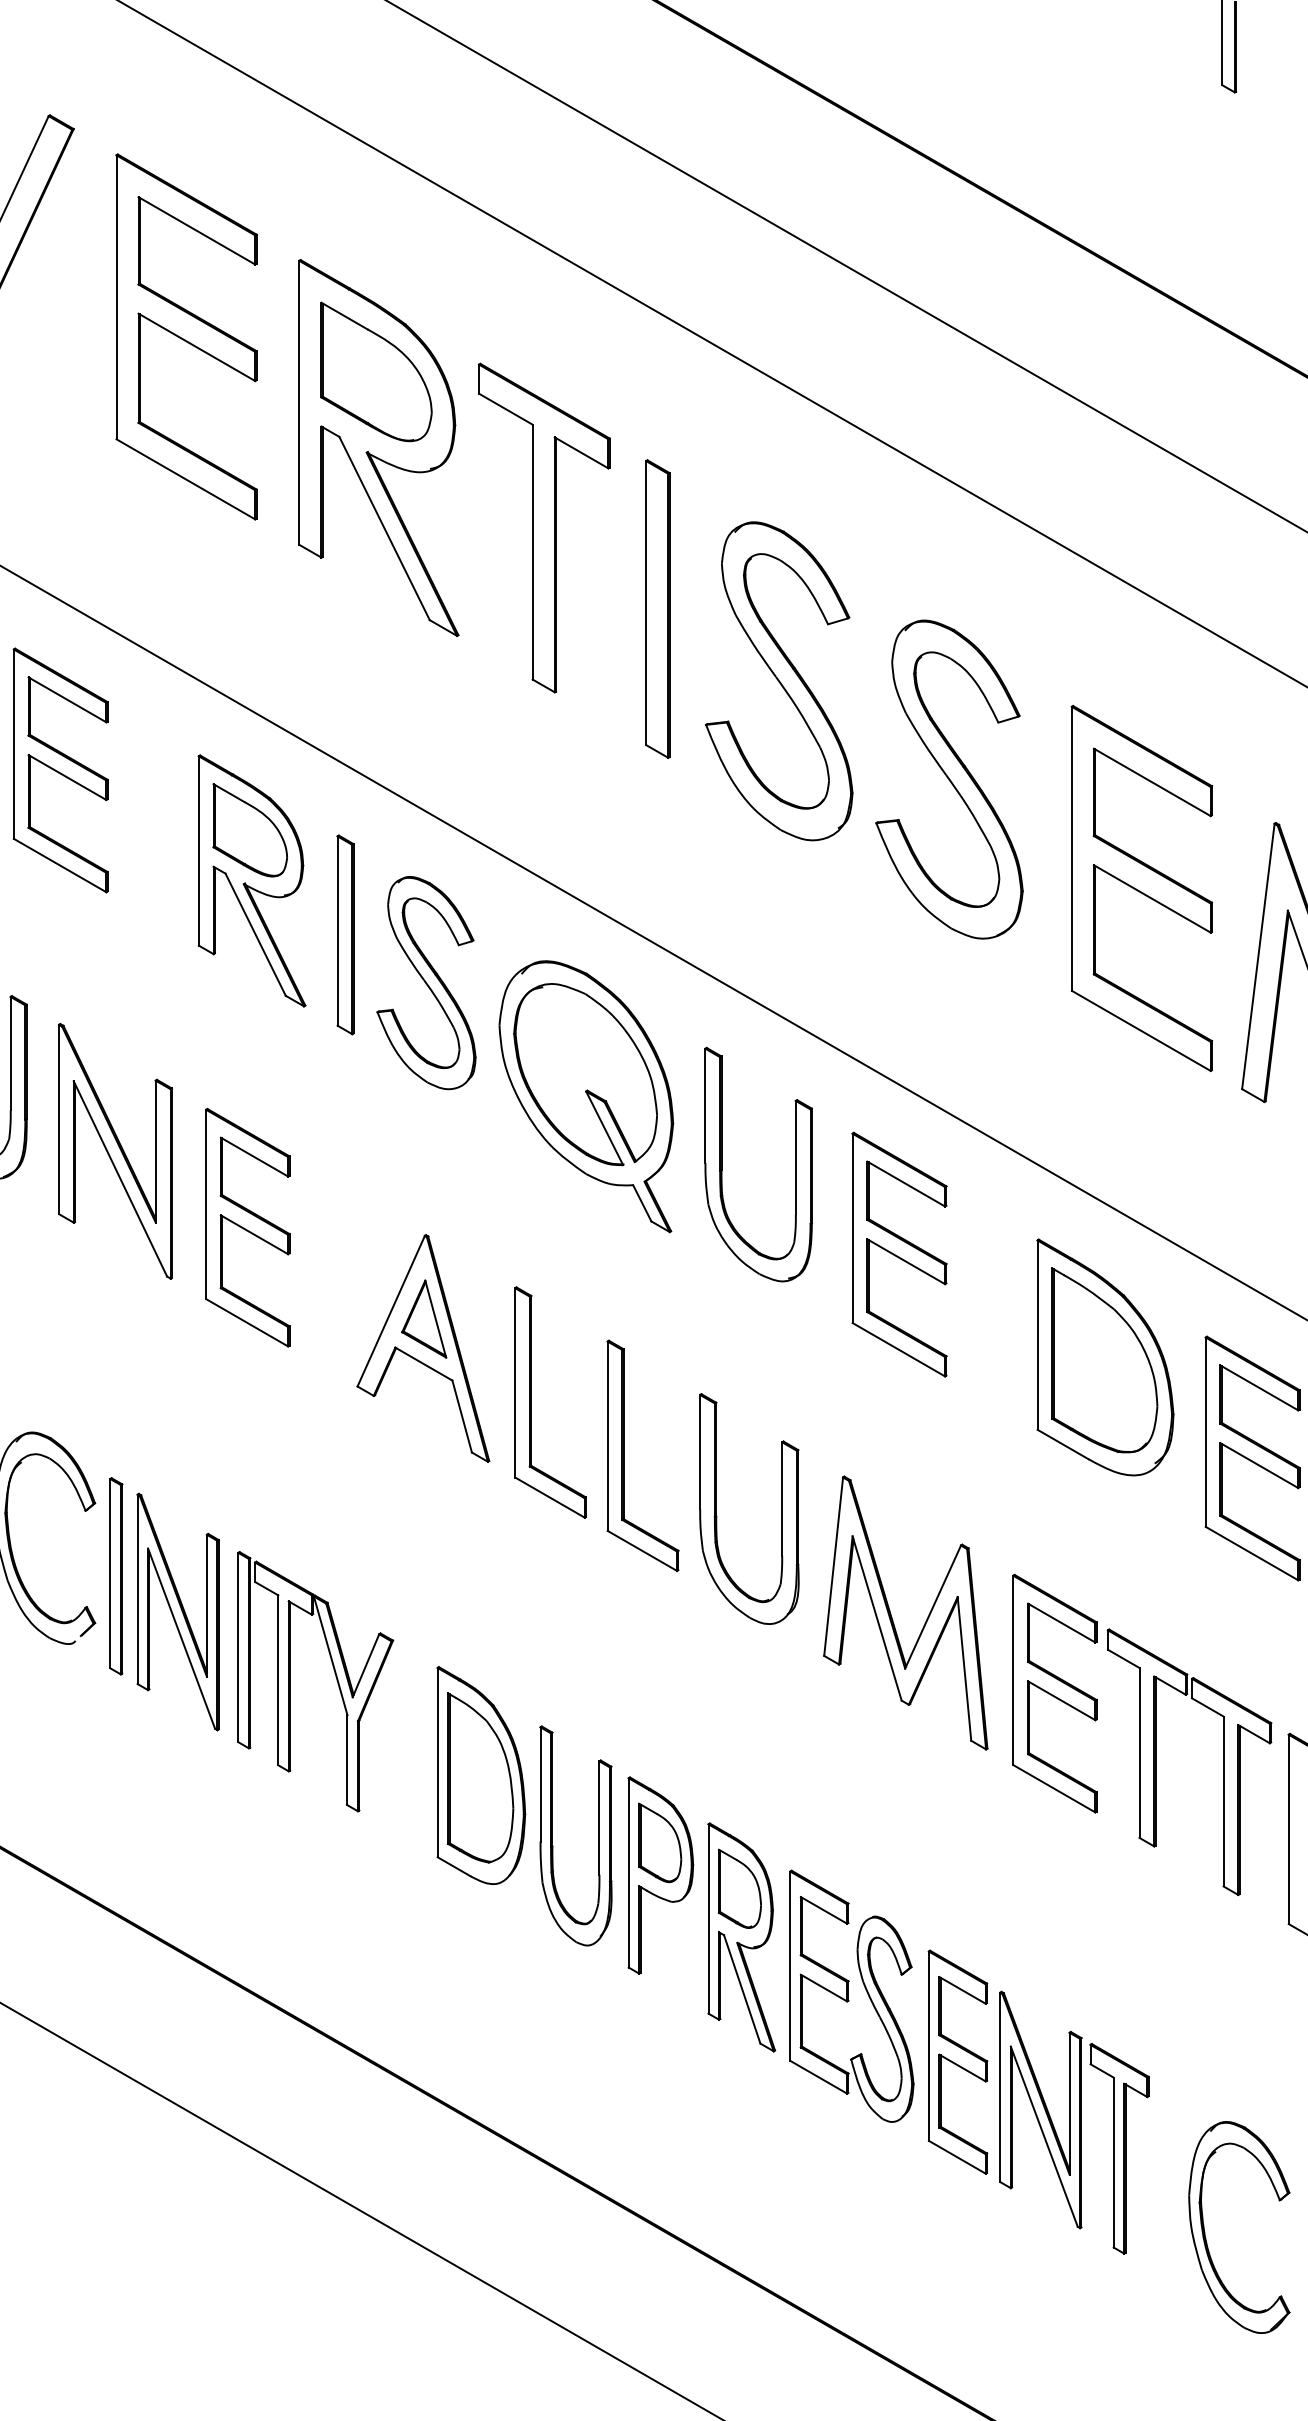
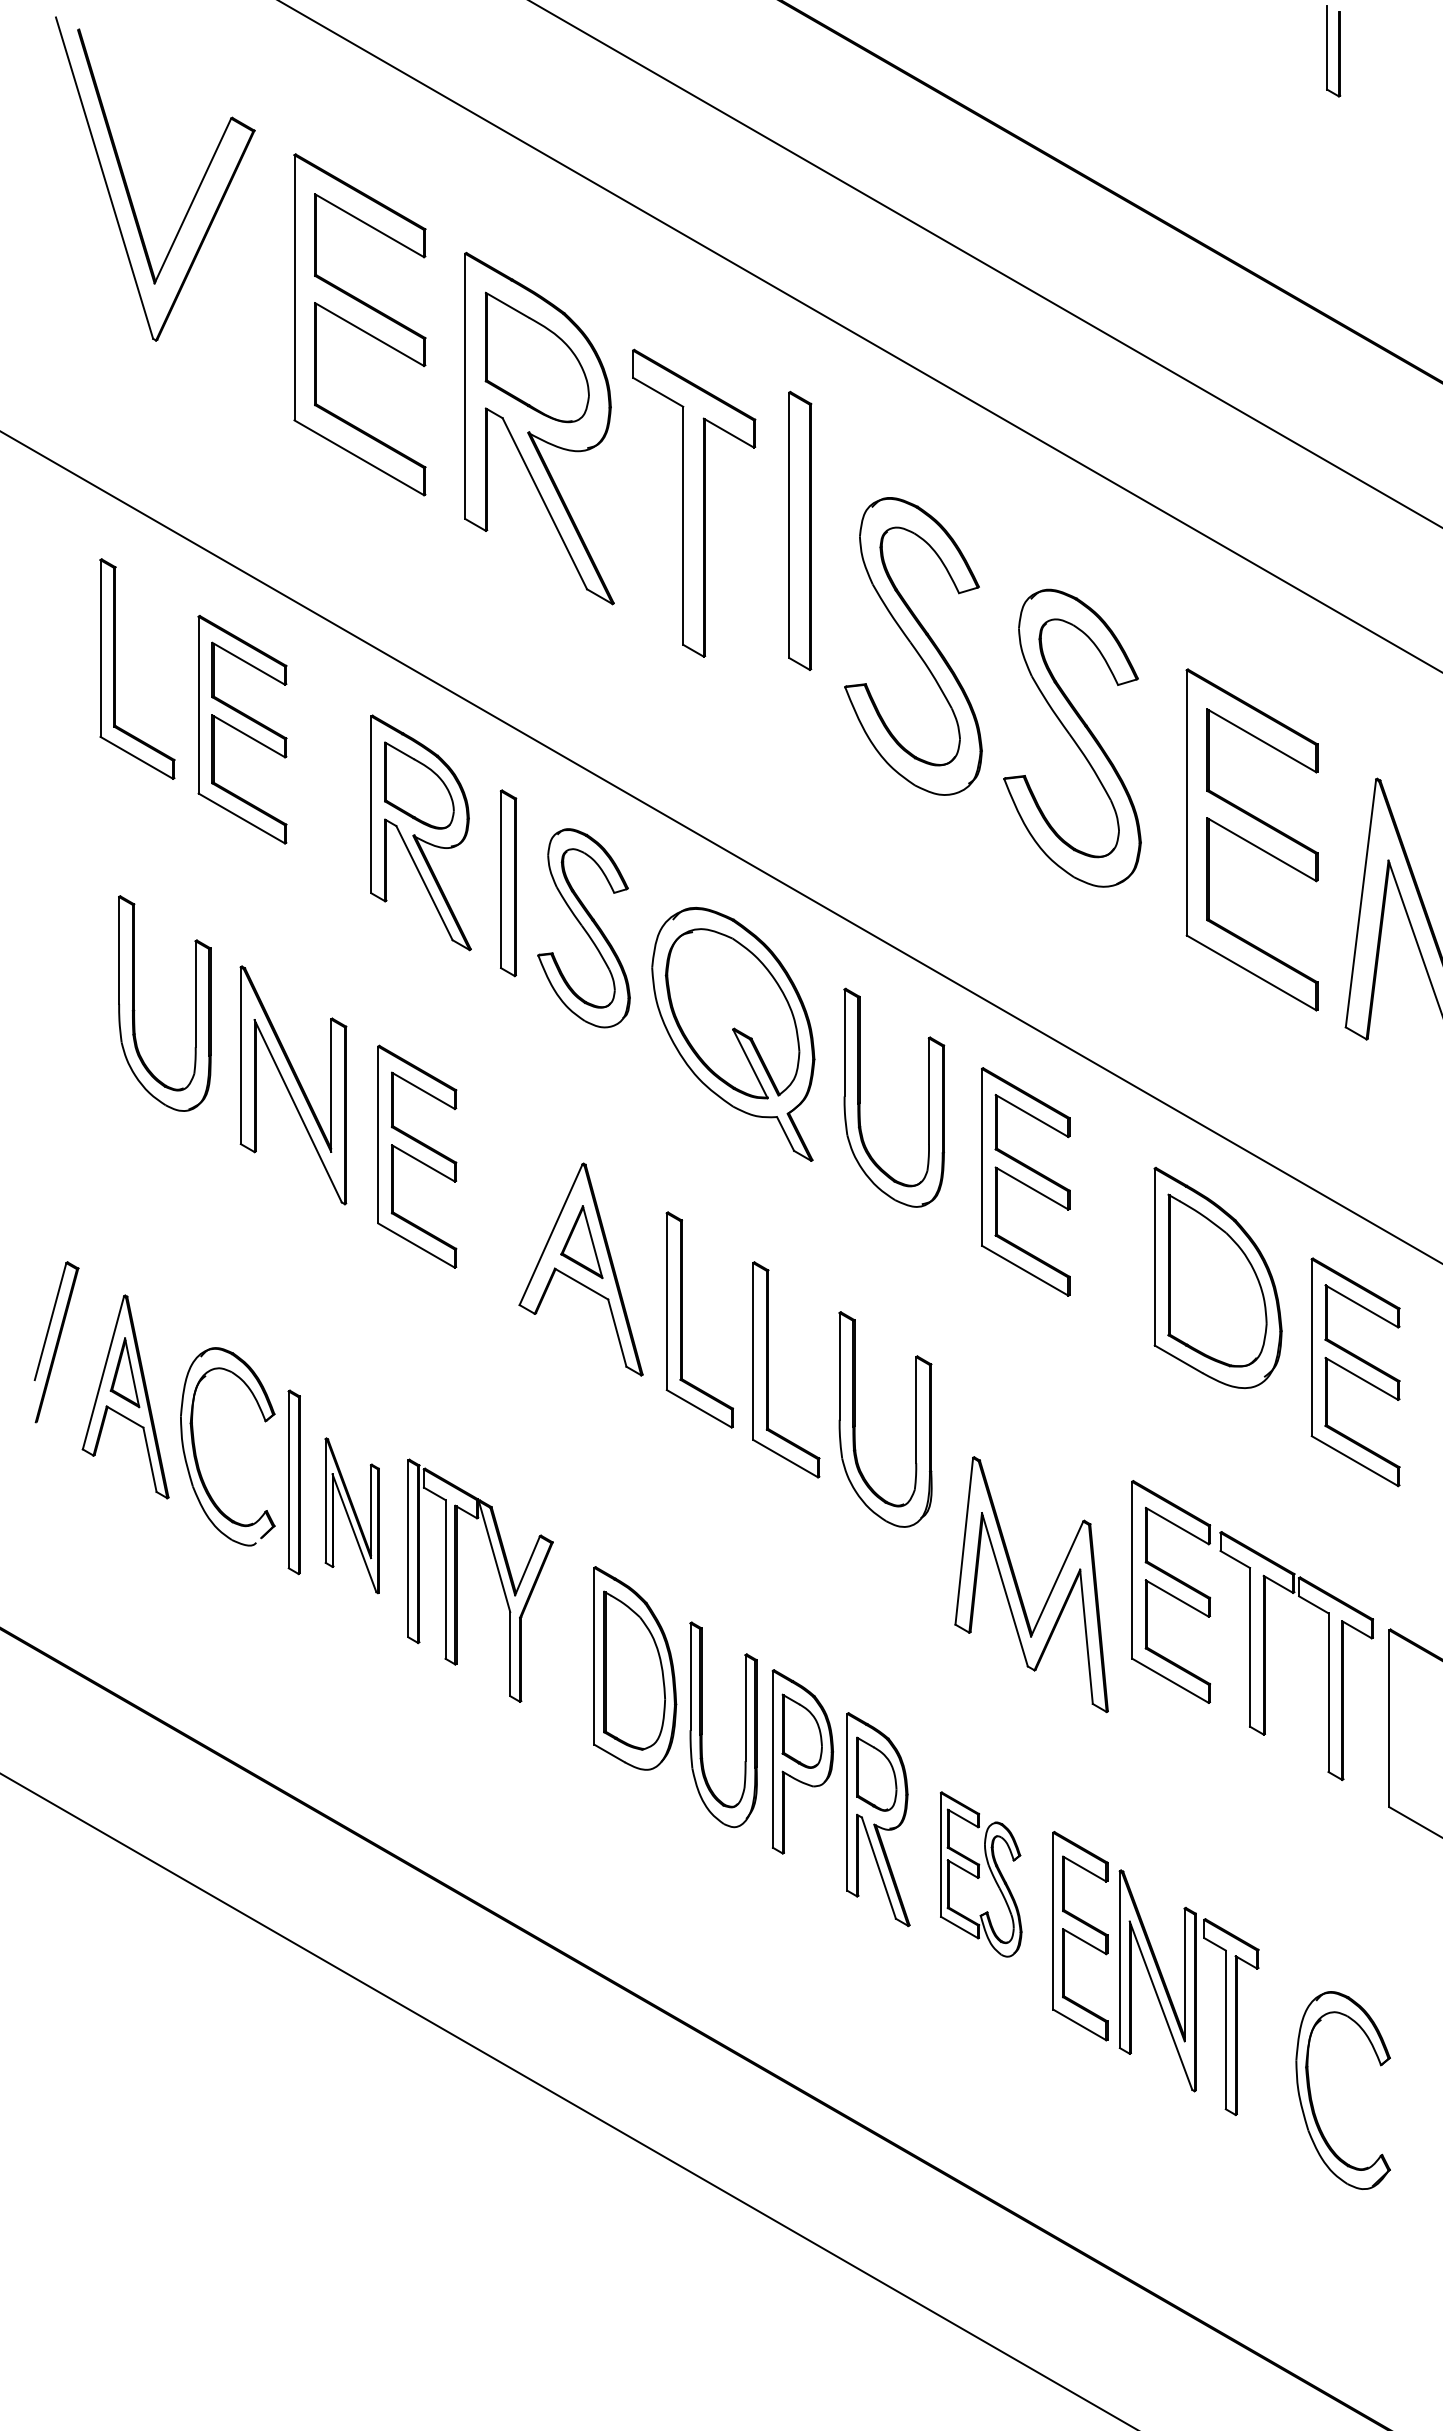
part: (658, 608) -> (800, 530), moved
part: (178, 1611) -> (352, 1515), size x0.7
part: (892, 1617) -> (1019, 1588), moved
part: (850, 1996) -> (980, 1874), size x0.7

